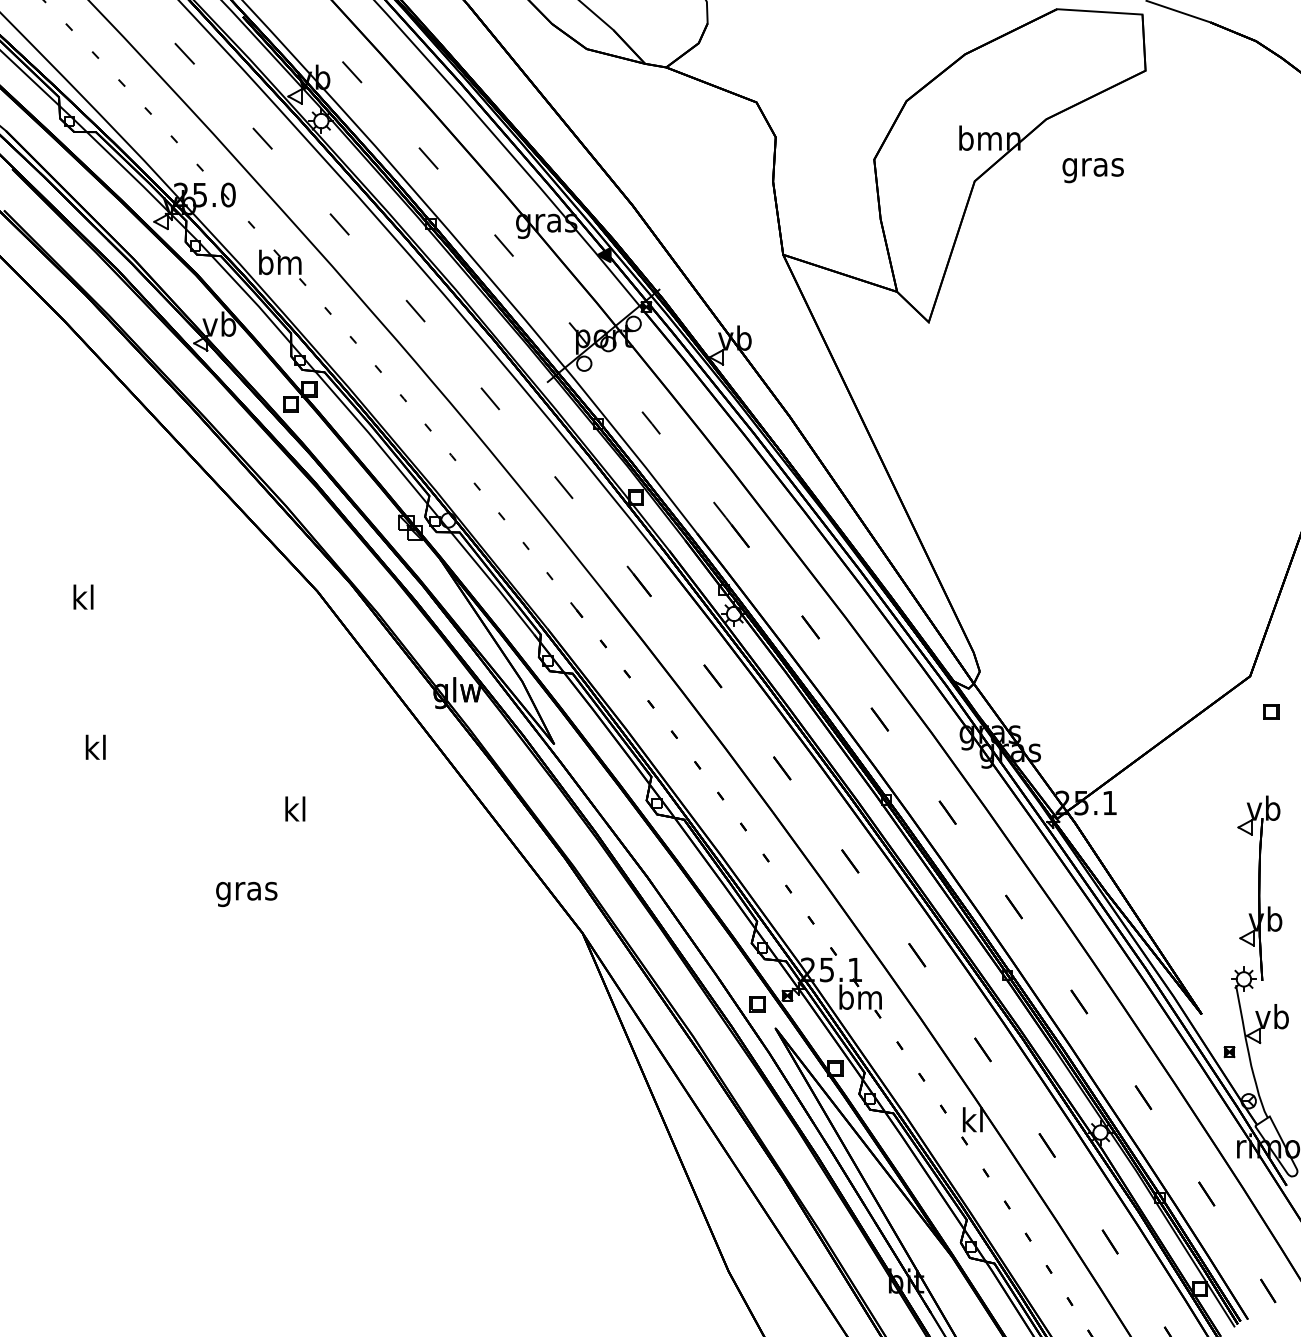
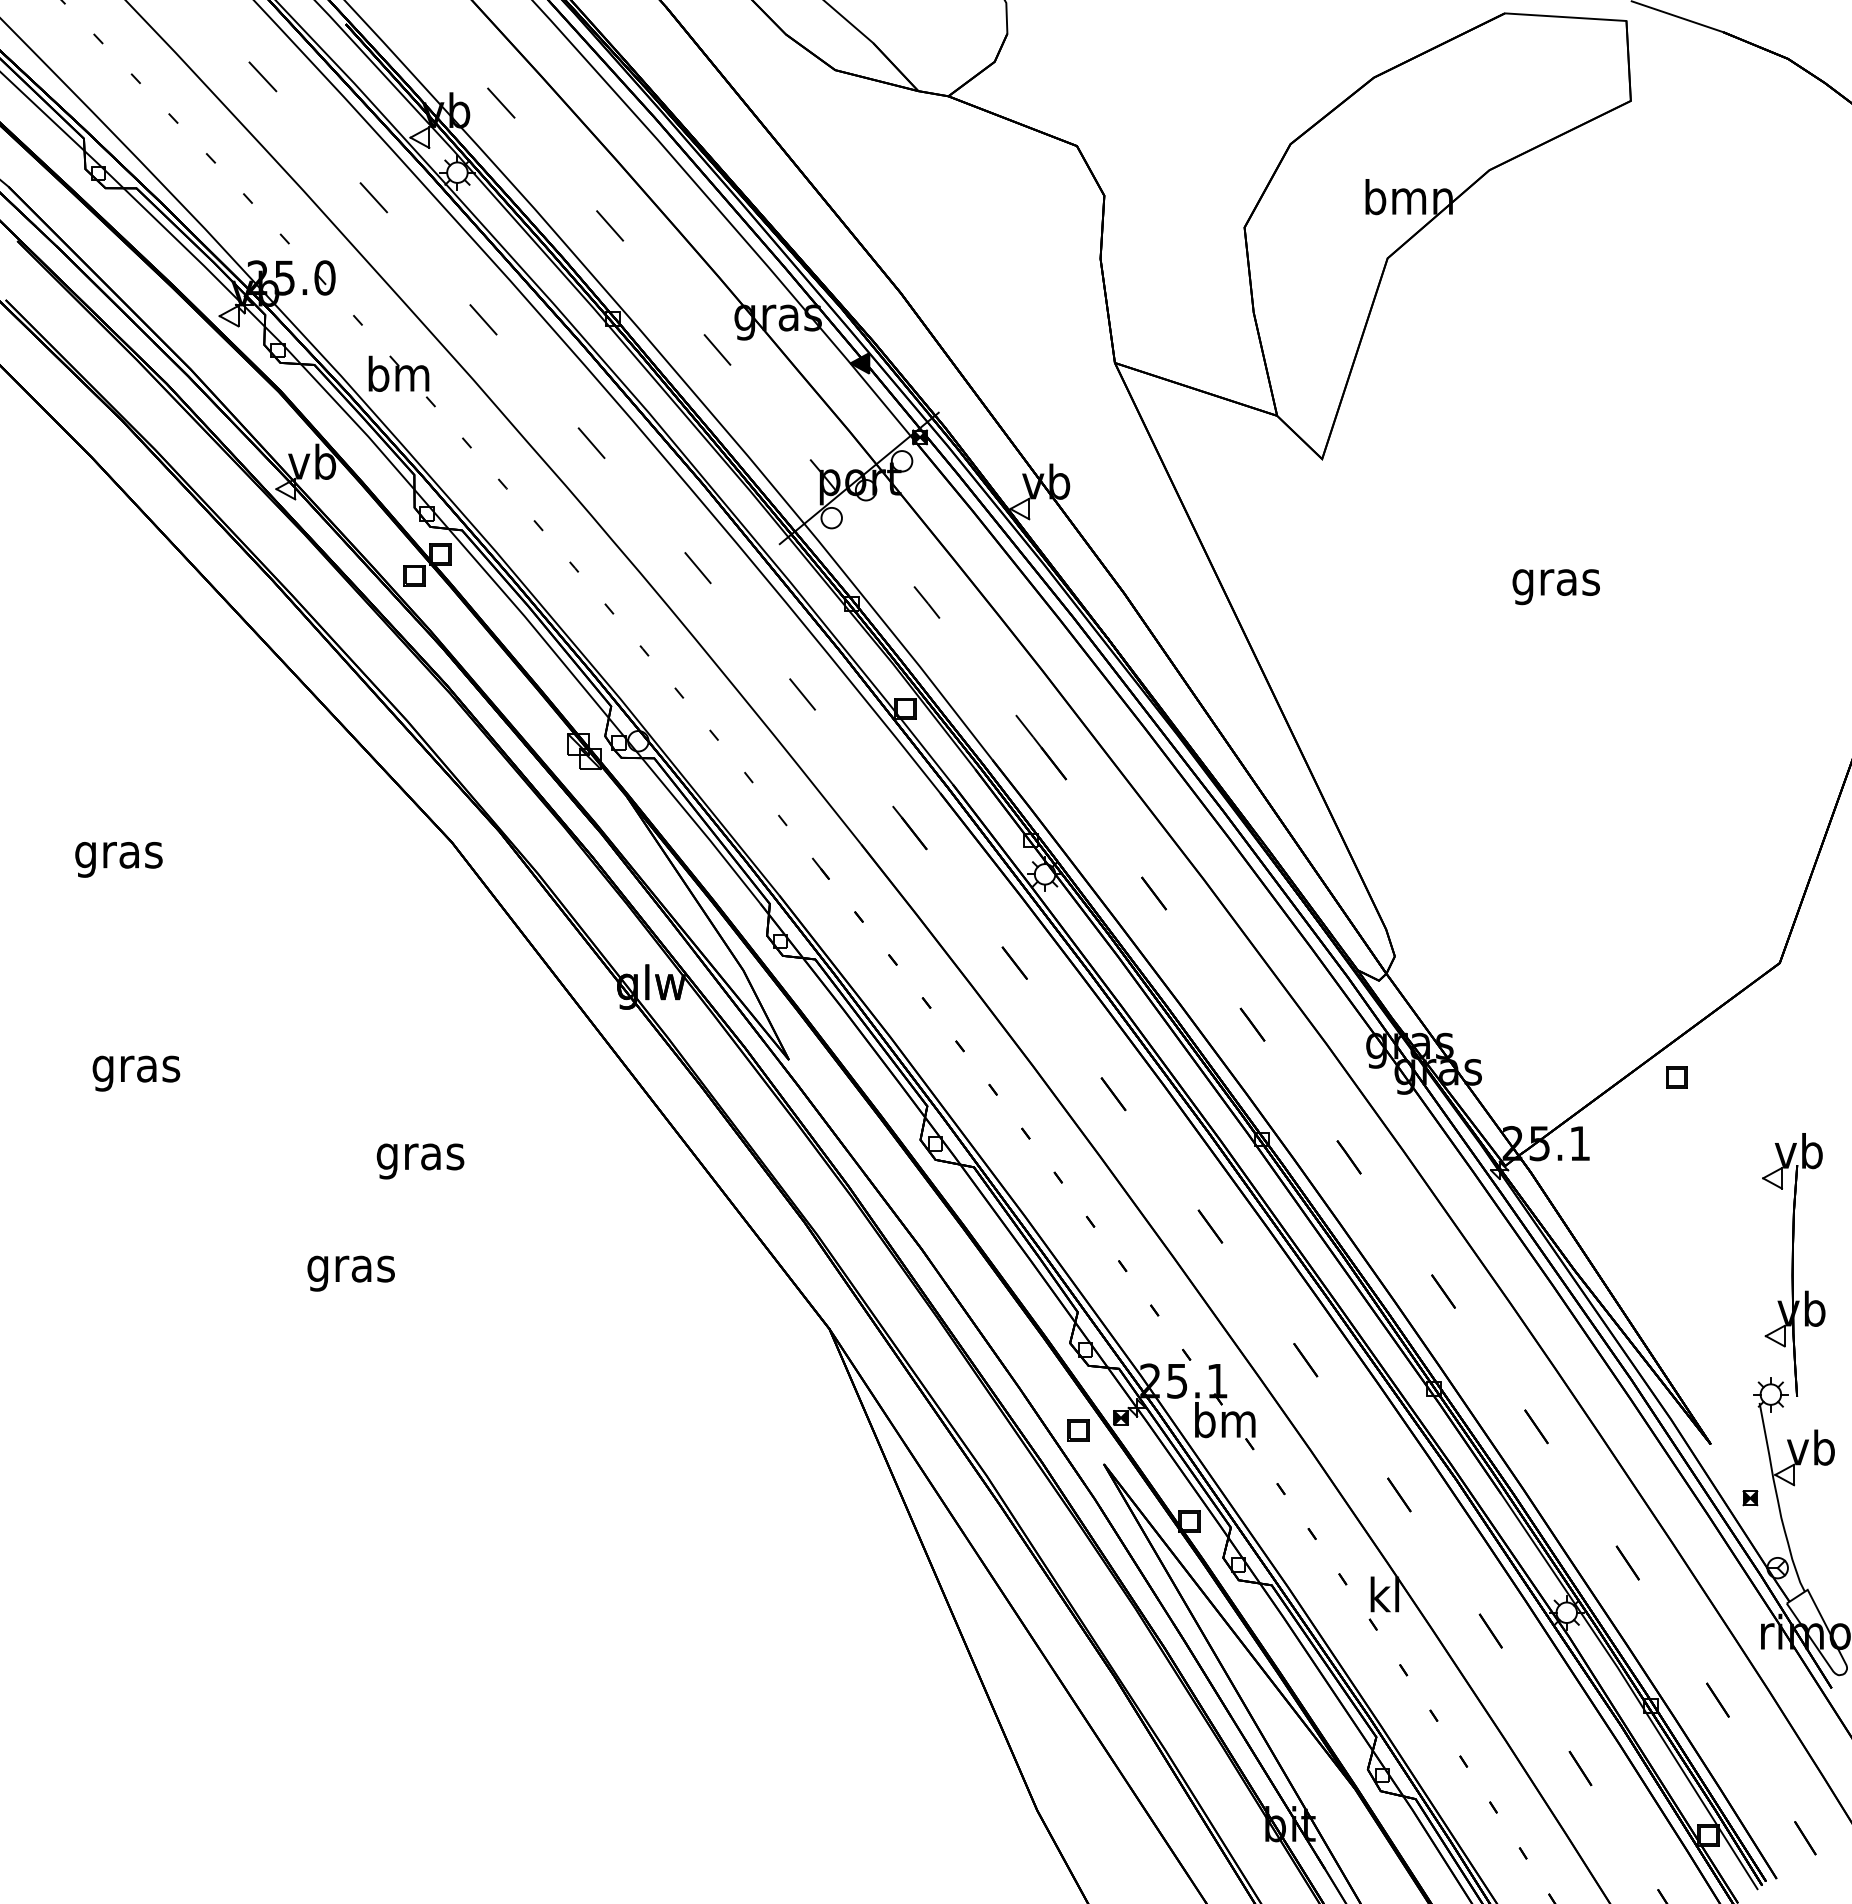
text: (1092, 170) -> (1555, 587), moved
text: (83, 600) -> (118, 854), kl -> gras
part: (1271, 711) -> (1676, 1077), moved
text: (95, 750) -> (136, 1068), kl -> gras
text: (295, 812) -> (420, 1156), kl -> gras

